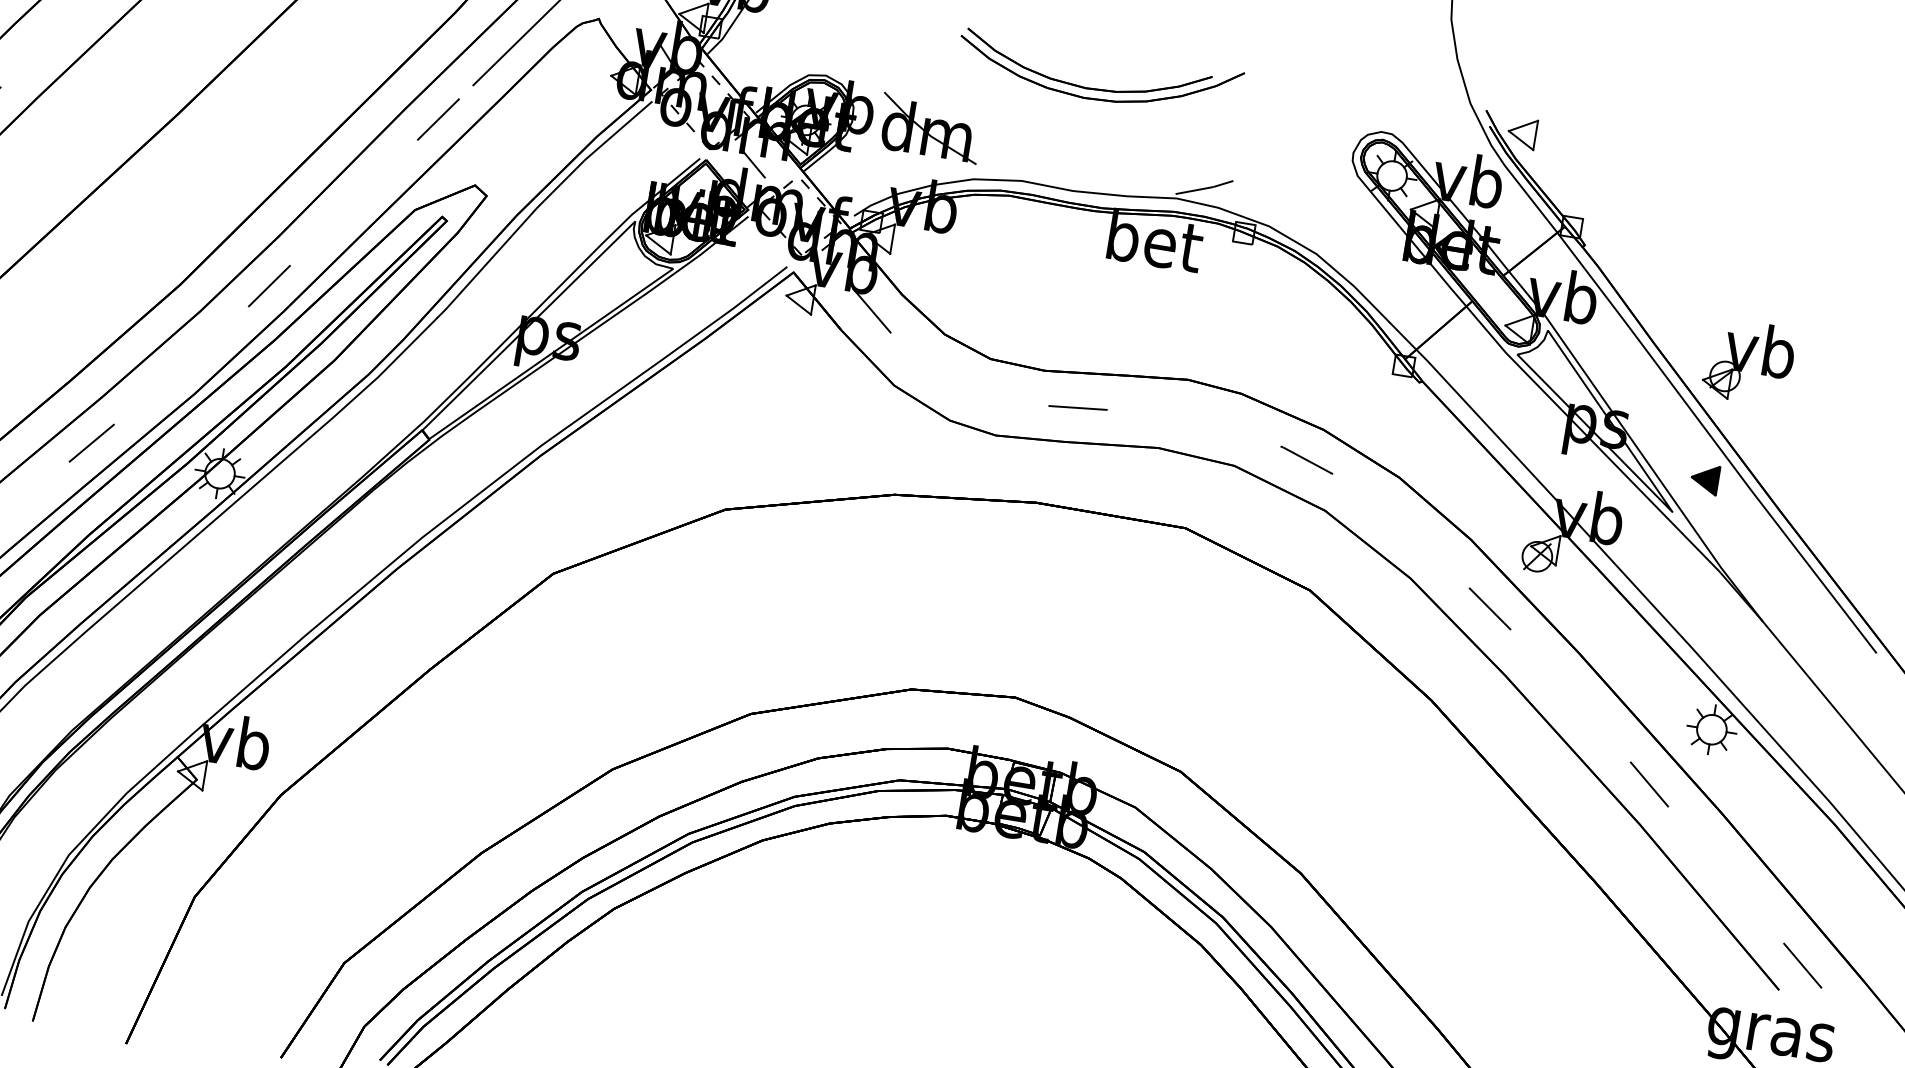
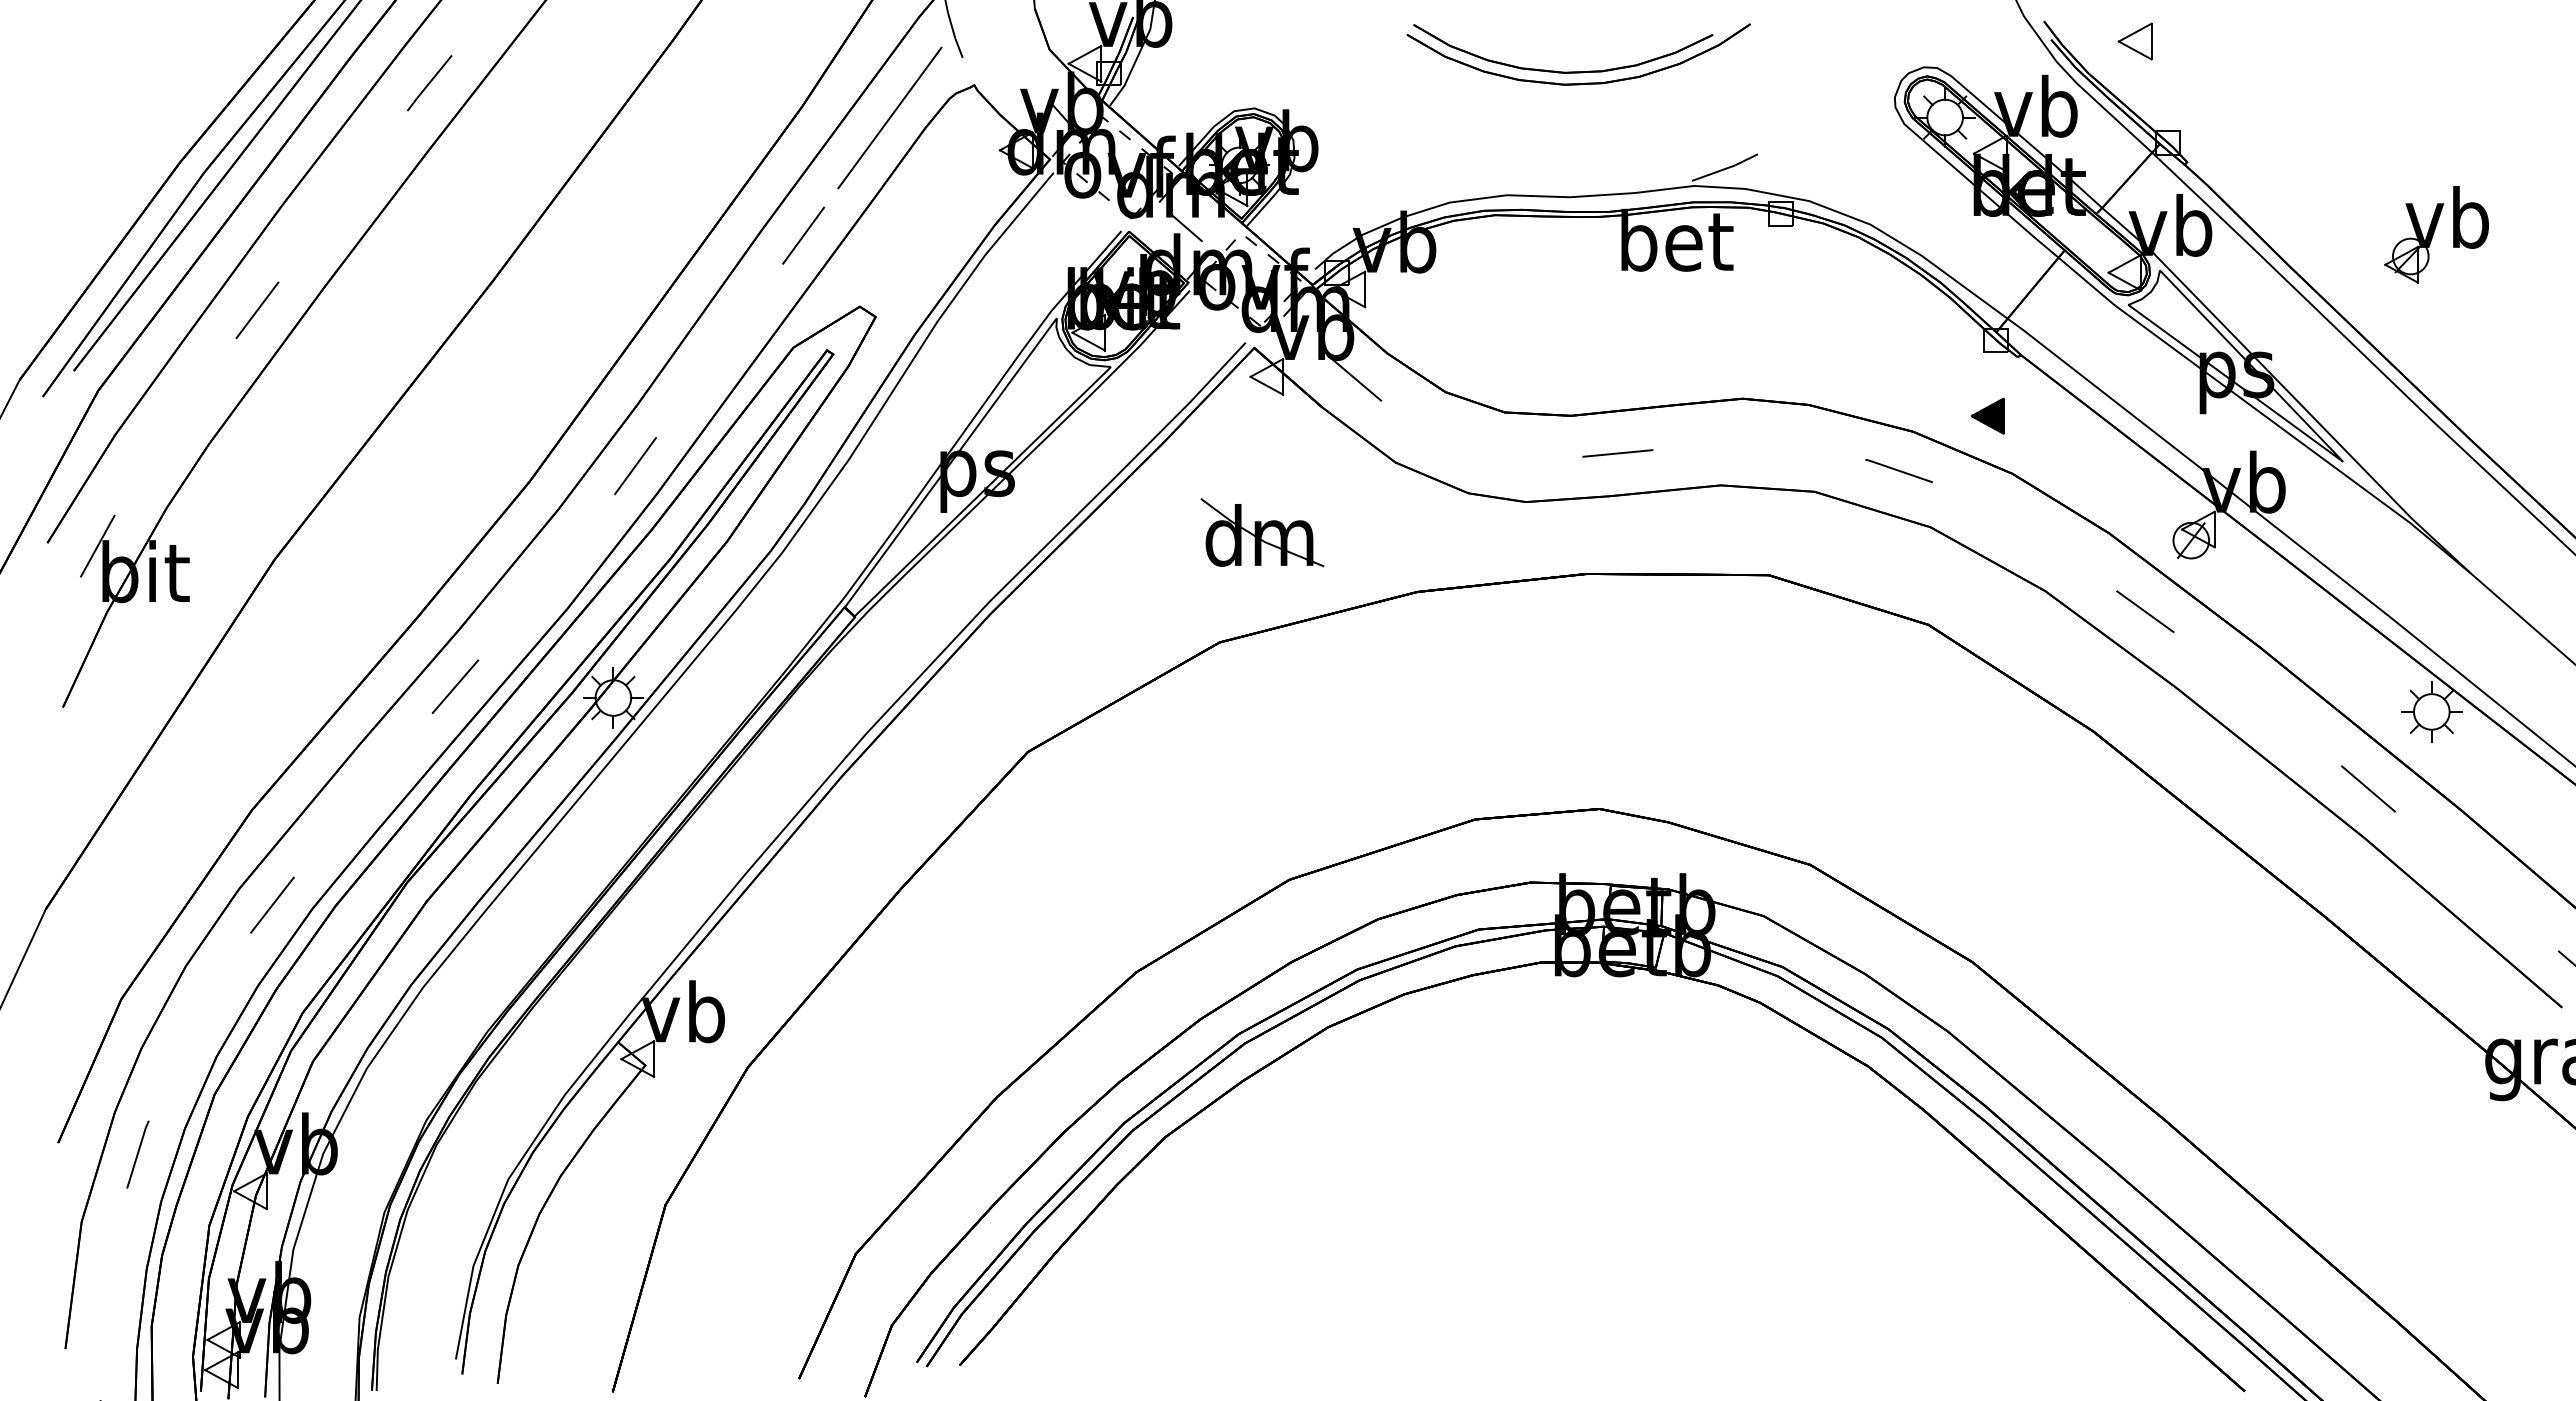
part: (930, 128) -> (1262, 532), moved
part: (1521, 133) -> (2134, 41), moved
part: (1749, 361) -> (2436, 234), moved
part: (1704, 478) -> (1987, 415), moved

